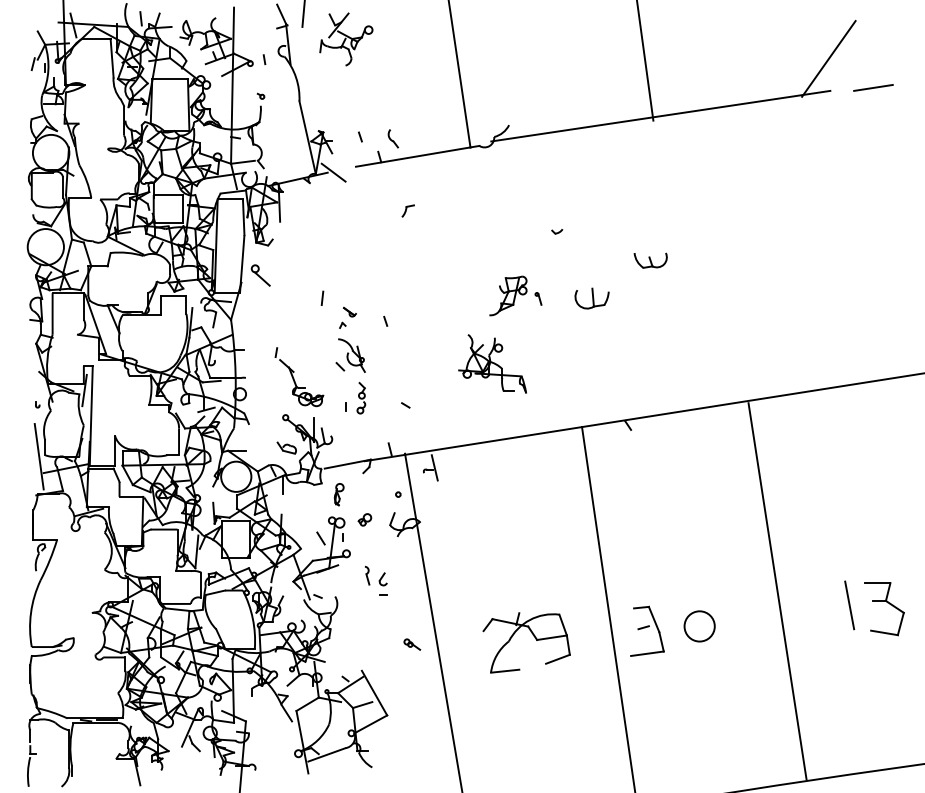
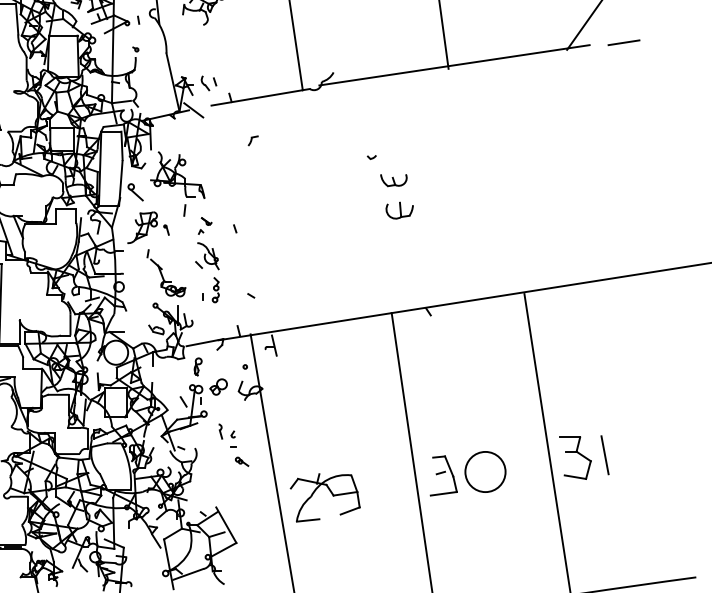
part: (393, 138) -> (205, 83), moved
part: (650, 260) -> (393, 180), moved
part: (515, 295) -> (148, 227), moved
part: (492, 363) -> (177, 174), moved
part: (364, 519) -> (218, 386), size x1.67
part: (383, 579) -> (233, 434), size x0.62
part: (887, 603) -> (577, 453), moved
circle: (699, 626) -> (485, 472), size x1.67
part: (533, 636) -> (330, 492), moved
part: (412, 644) -> (242, 461), moved

